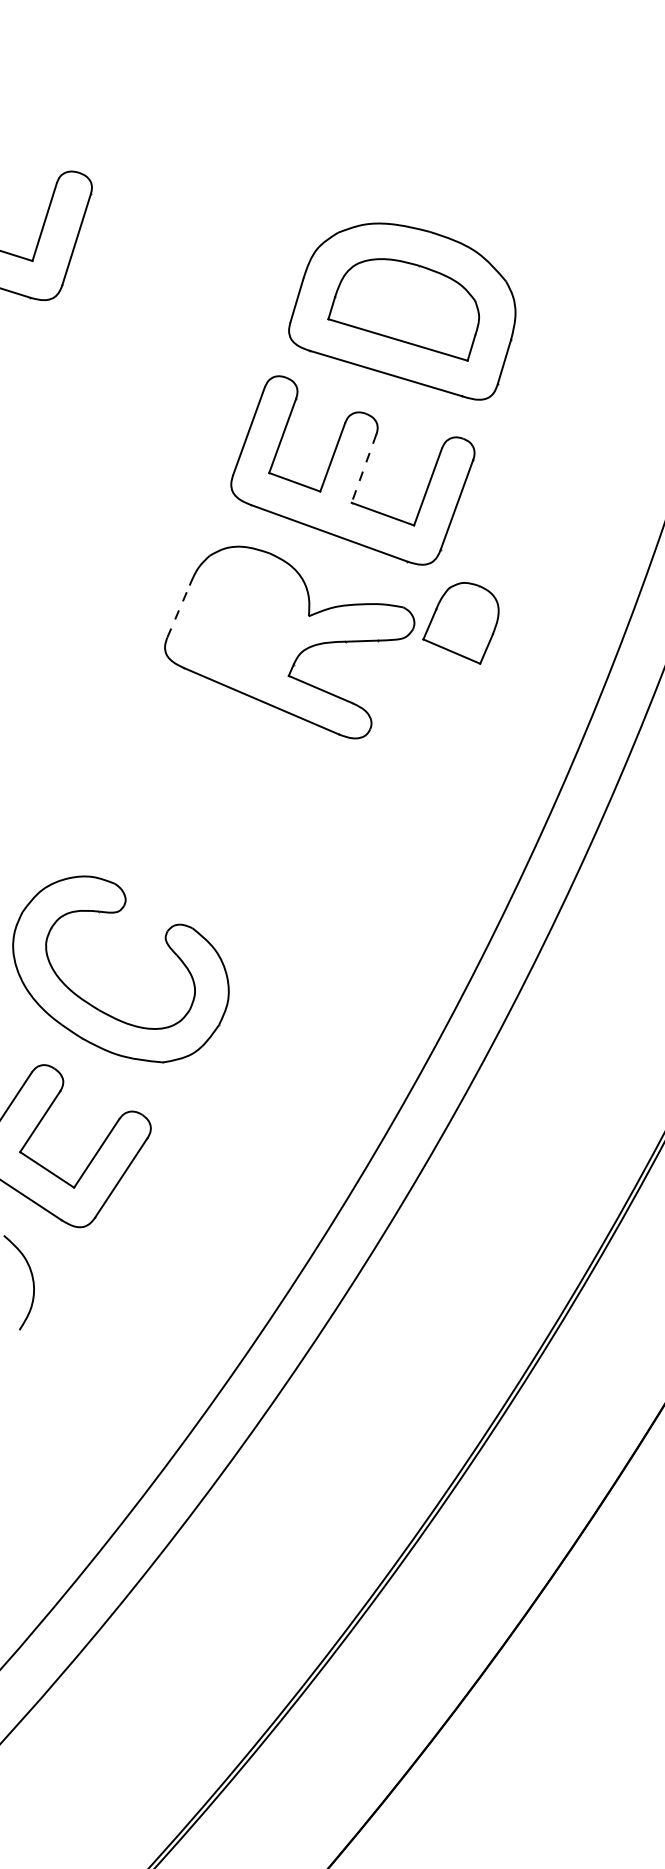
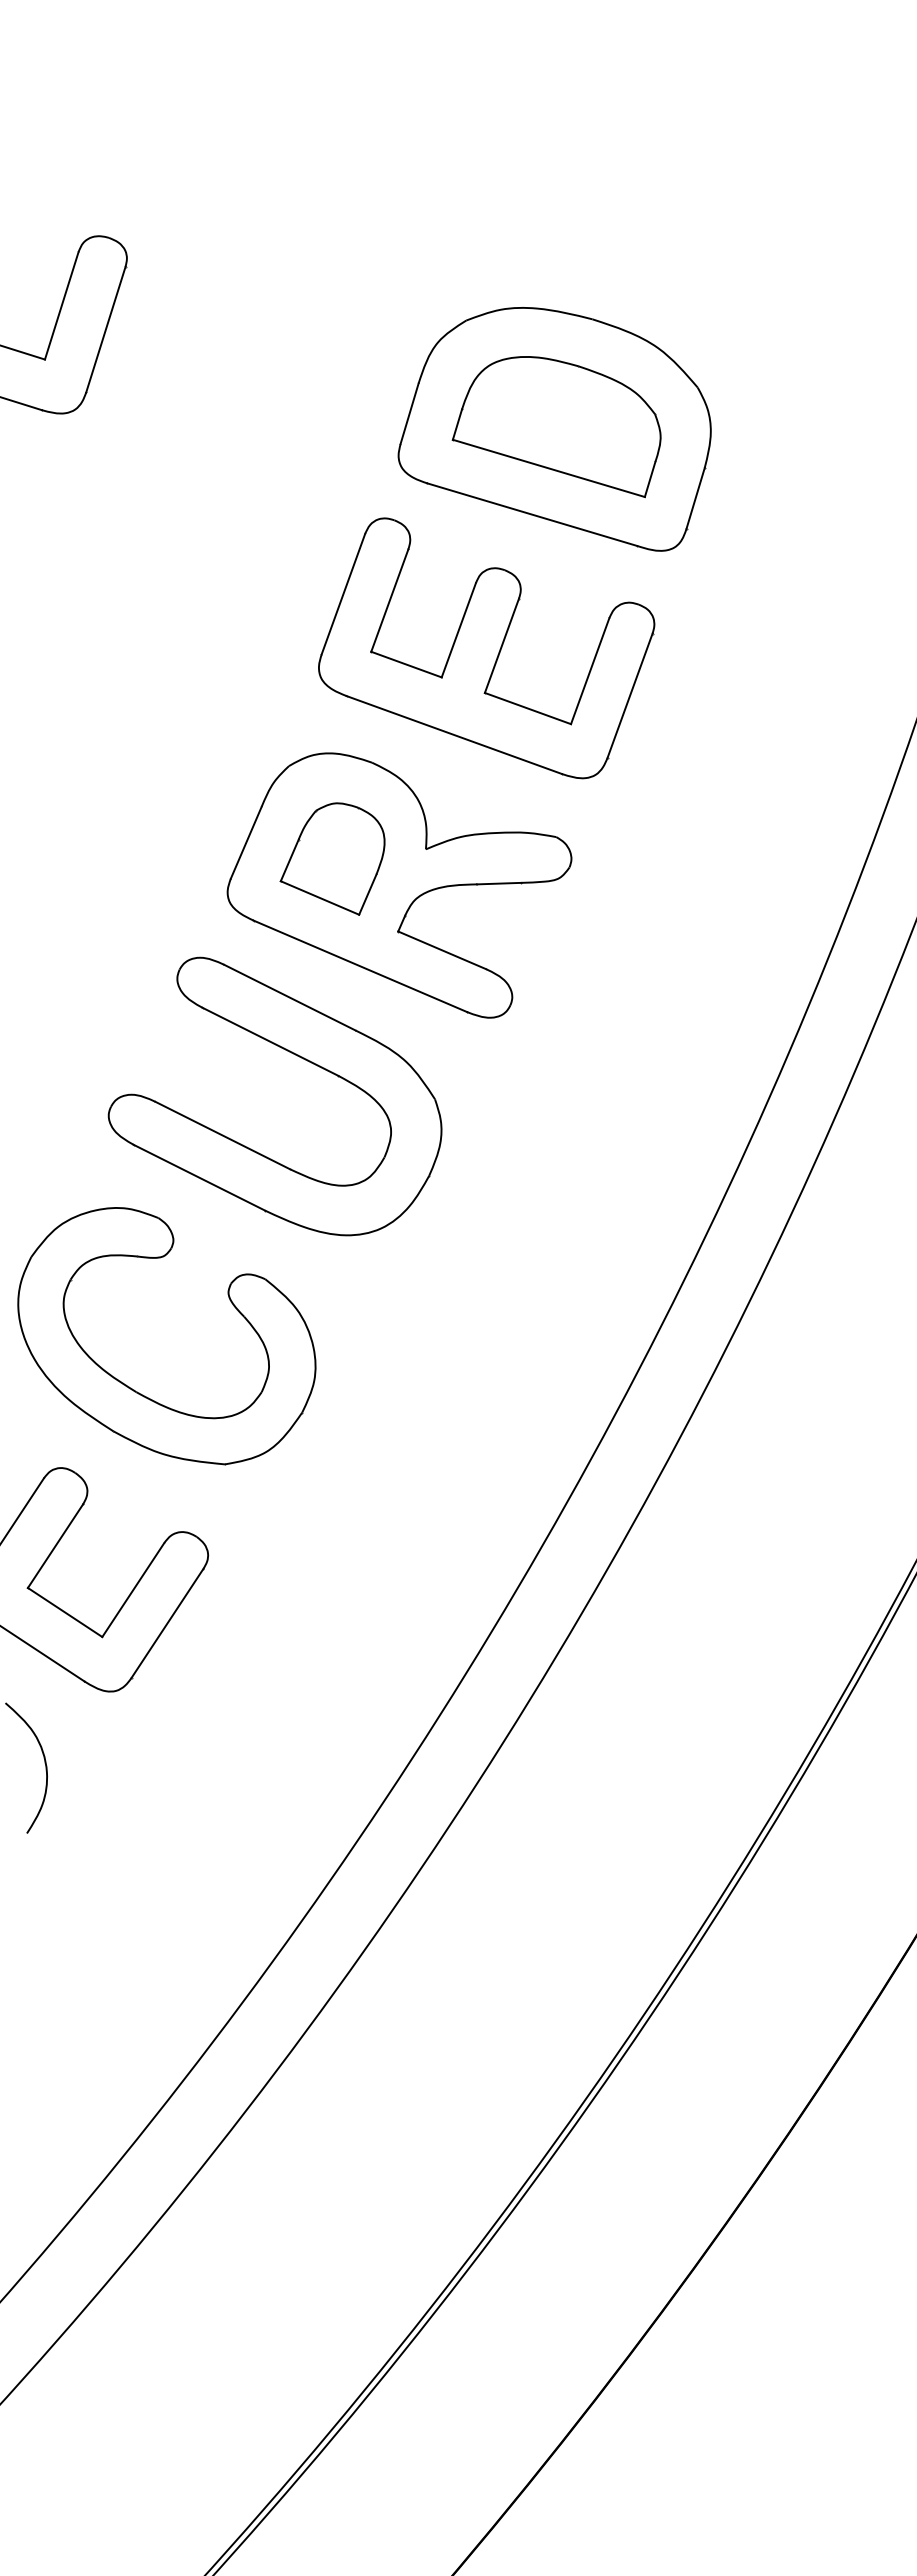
line: (363, 469) -> (501, 646), dashed -> solid
line: (178, 611) -> (246, 842), dashed -> solid
part: (460, 622) -> (332, 858), moved
part: (214, 765) -> (295, 1055), added

